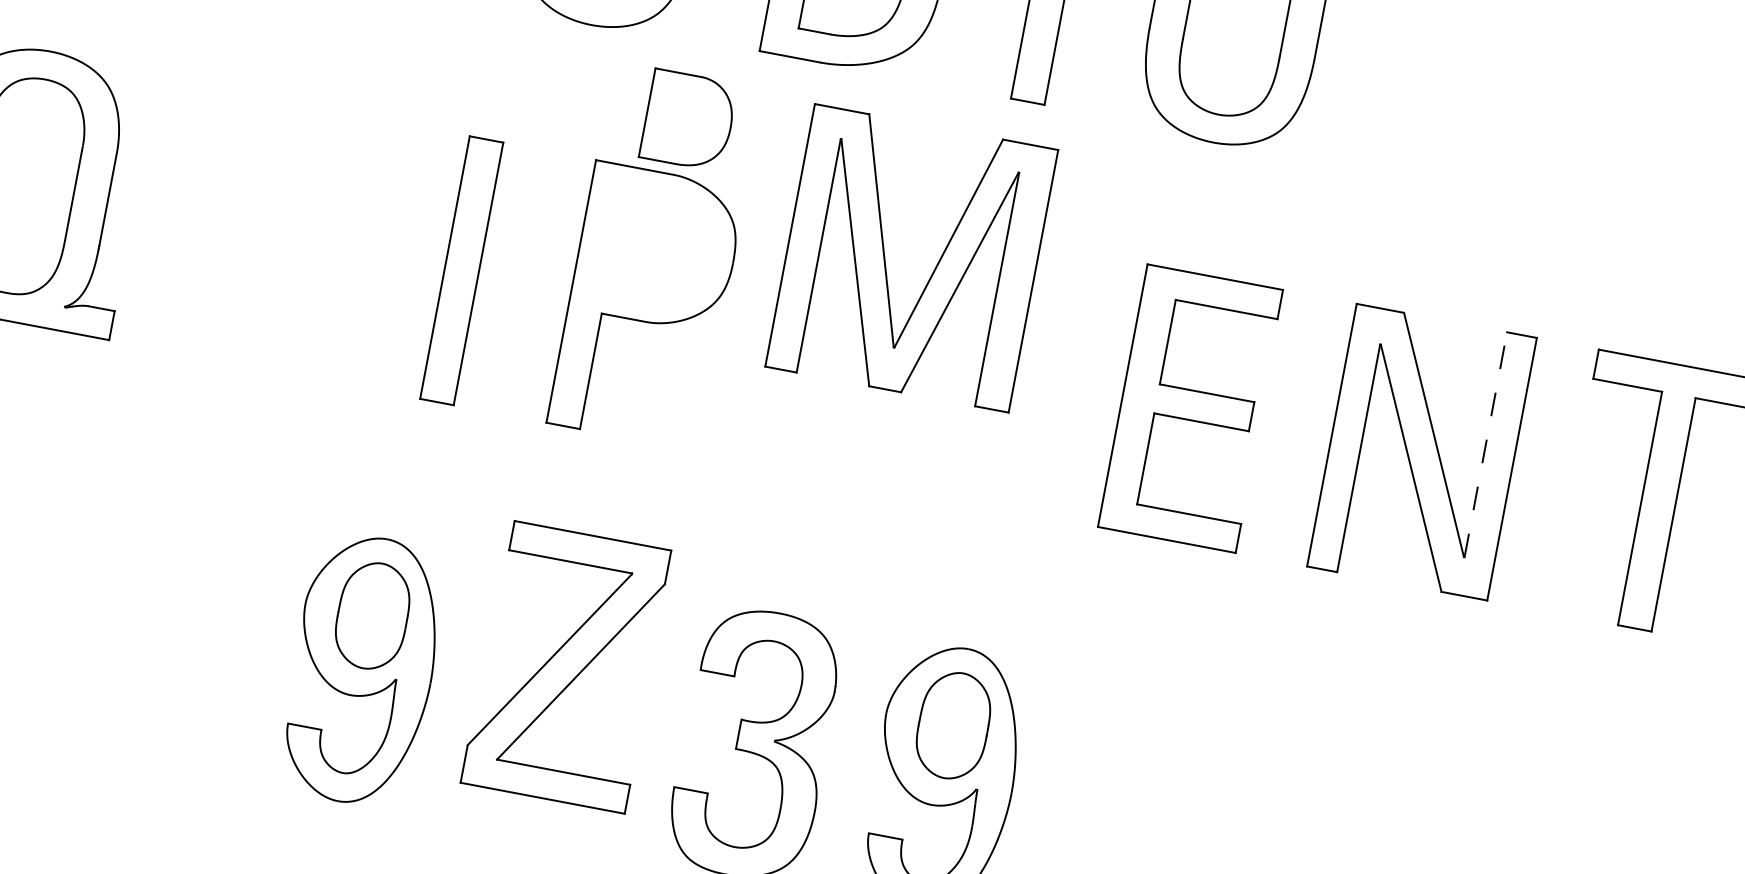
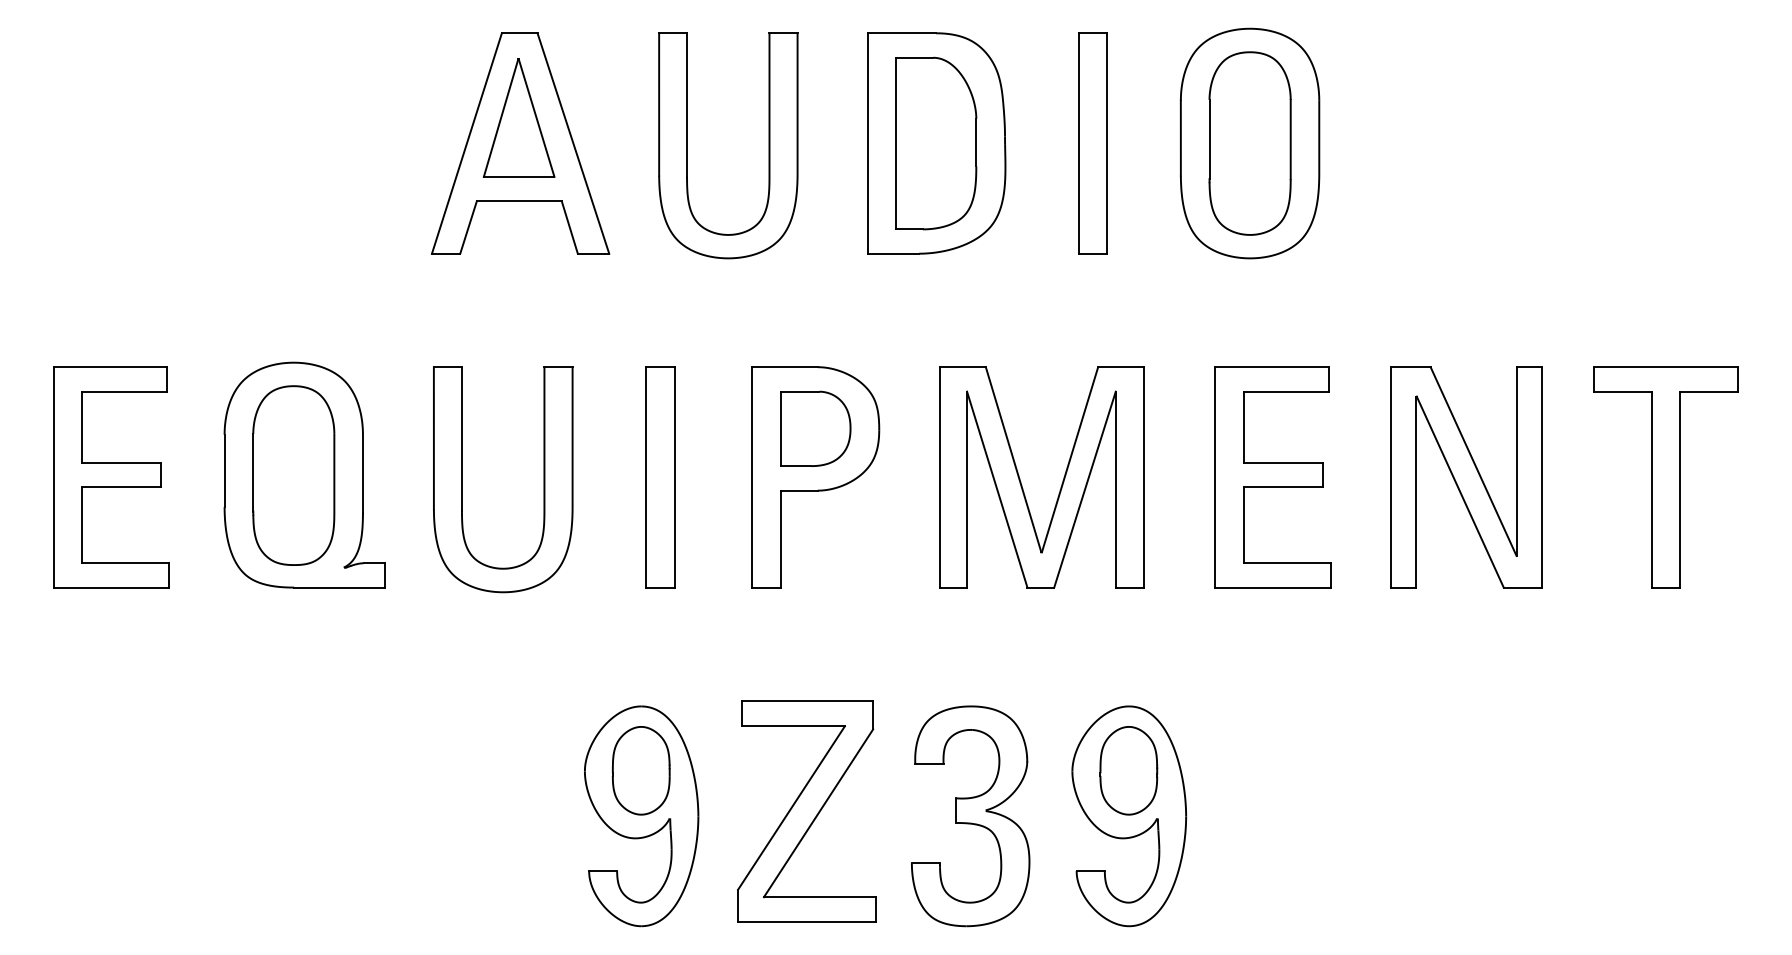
part: (688, 120) -> (815, 428), moved
part: (321, 246) -> (543, 479), added
part: (886, 258) -> (1021, 481), moved
line: (1486, 444) -> (1517, 461), dashed -> solid
part: (566, 667) -> (806, 811), moved

